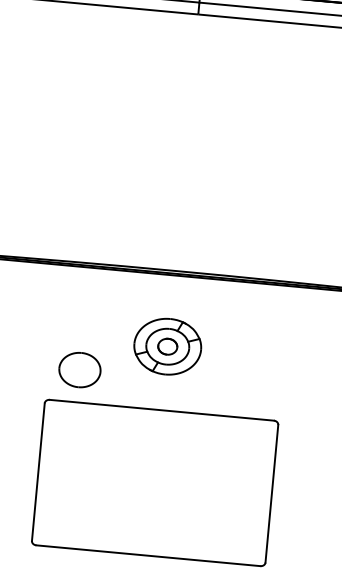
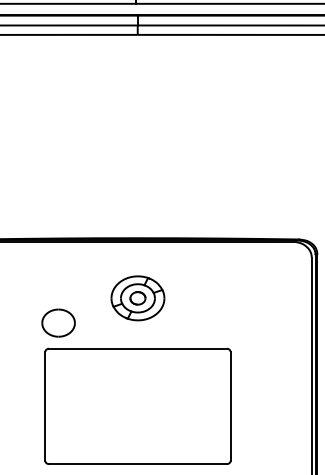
part: (79, 369) -> (58, 322), moved

